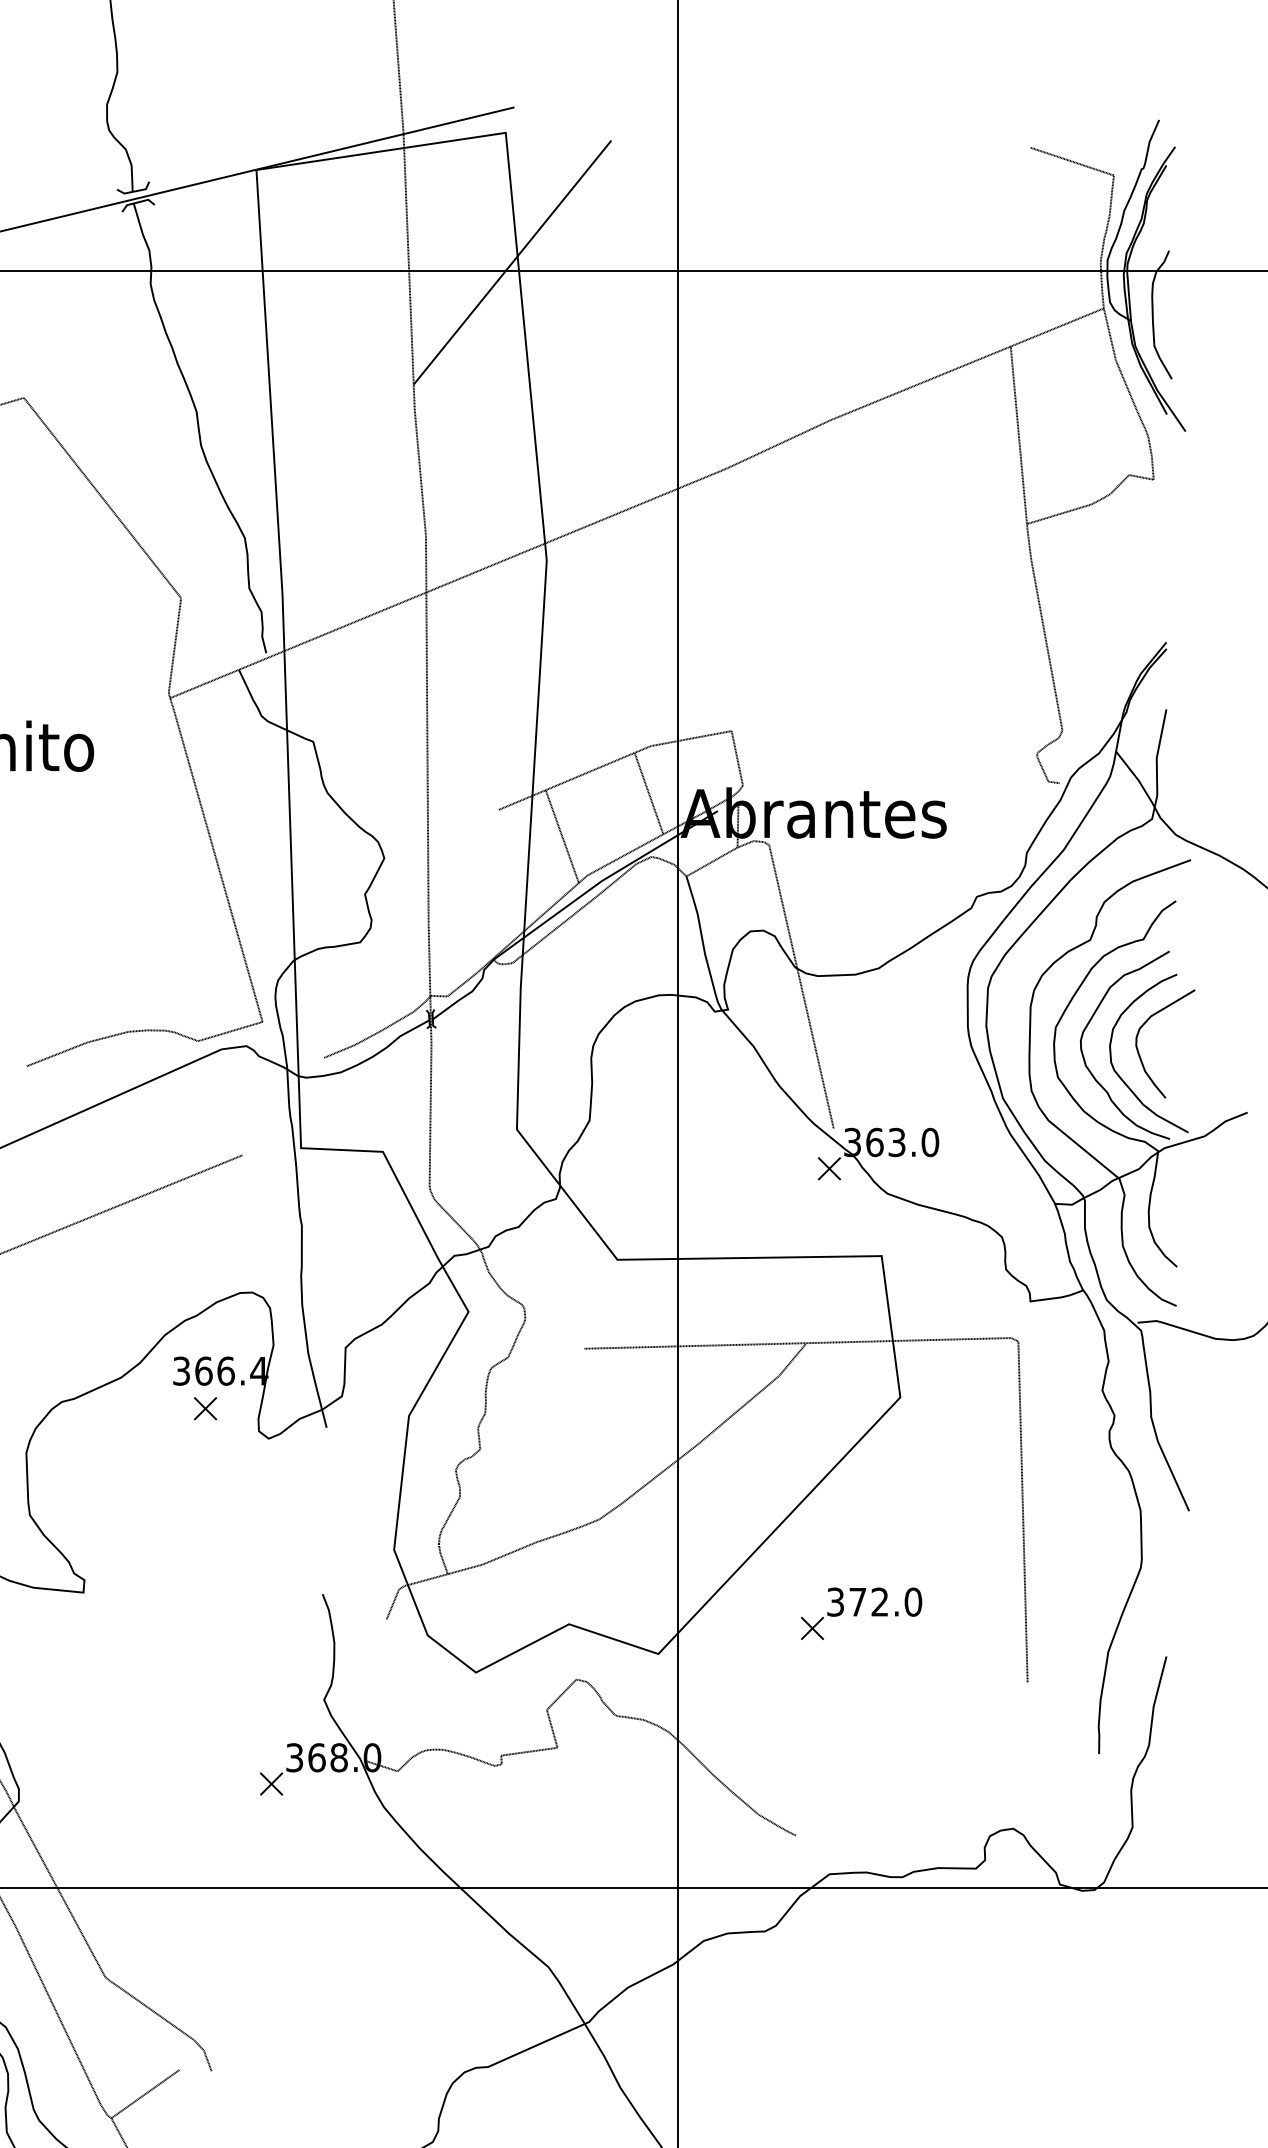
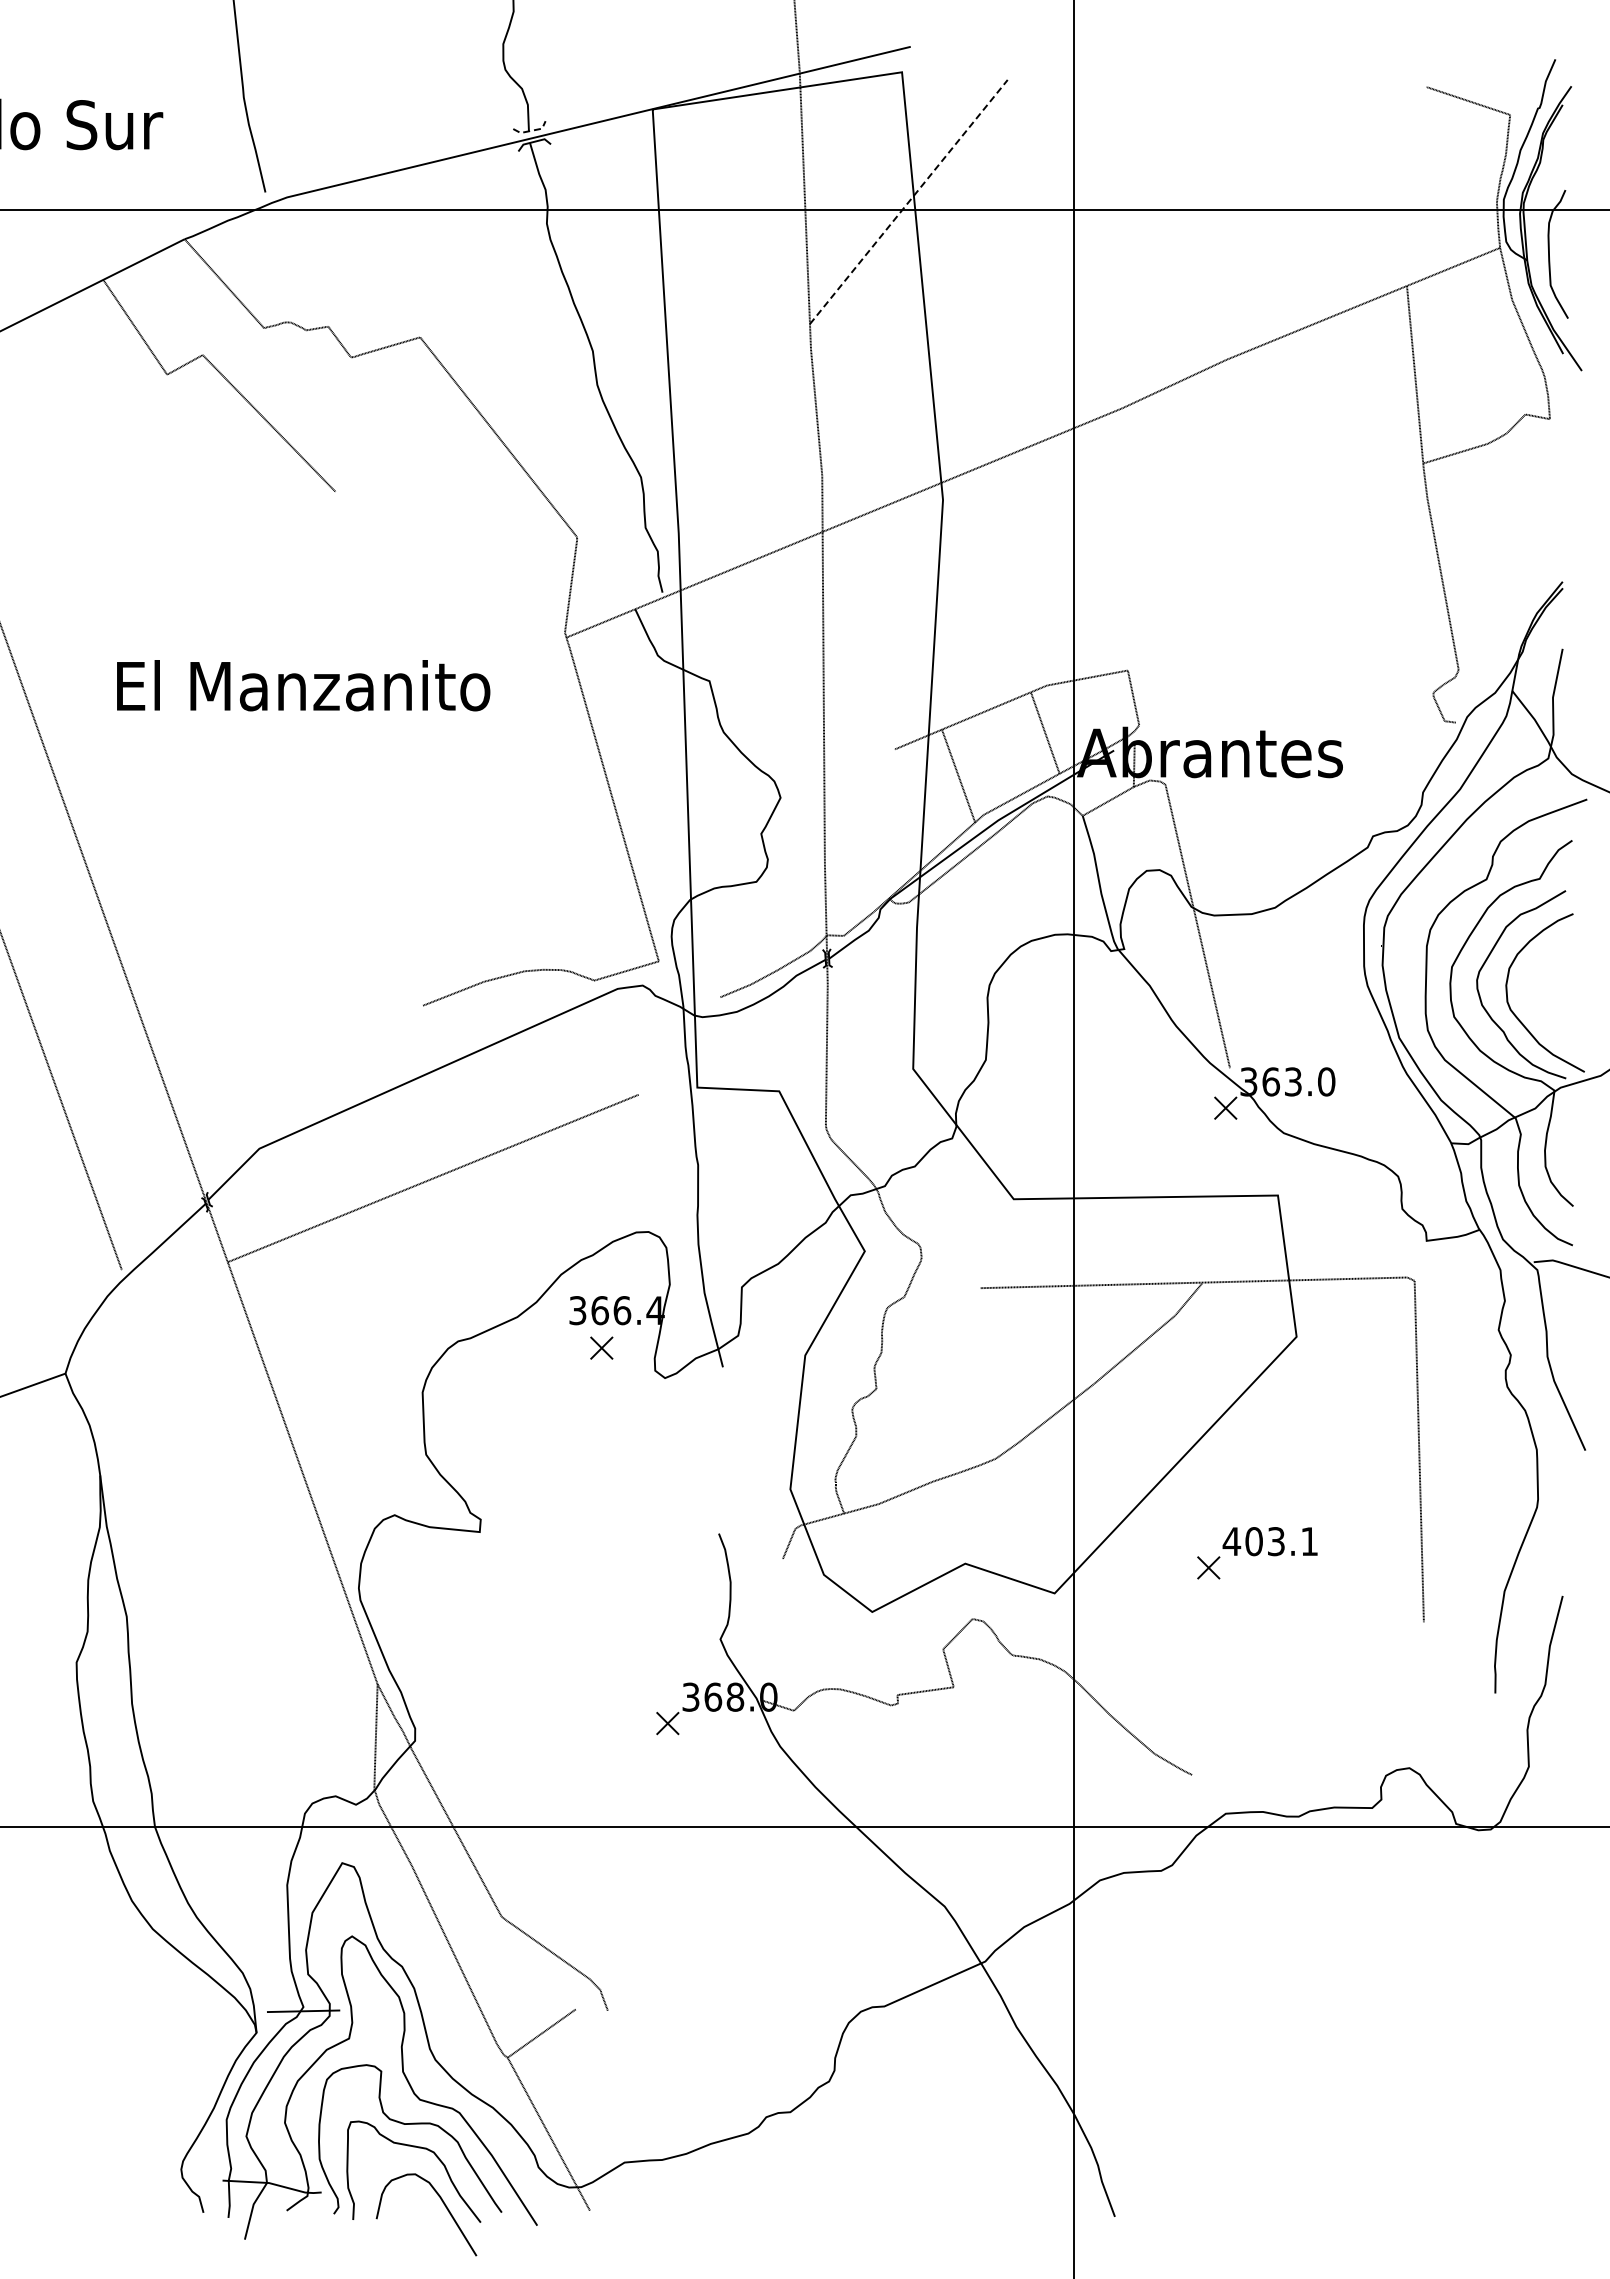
line: (135, 191) -> (531, 130), solid -> dashed
line: (513, 262) -> (909, 201), solid -> dashed
curve: (1139, 1052) -> (1535, 991), removed
text: (874, 1602) -> (1270, 1541), 372.0 -> 403.1

